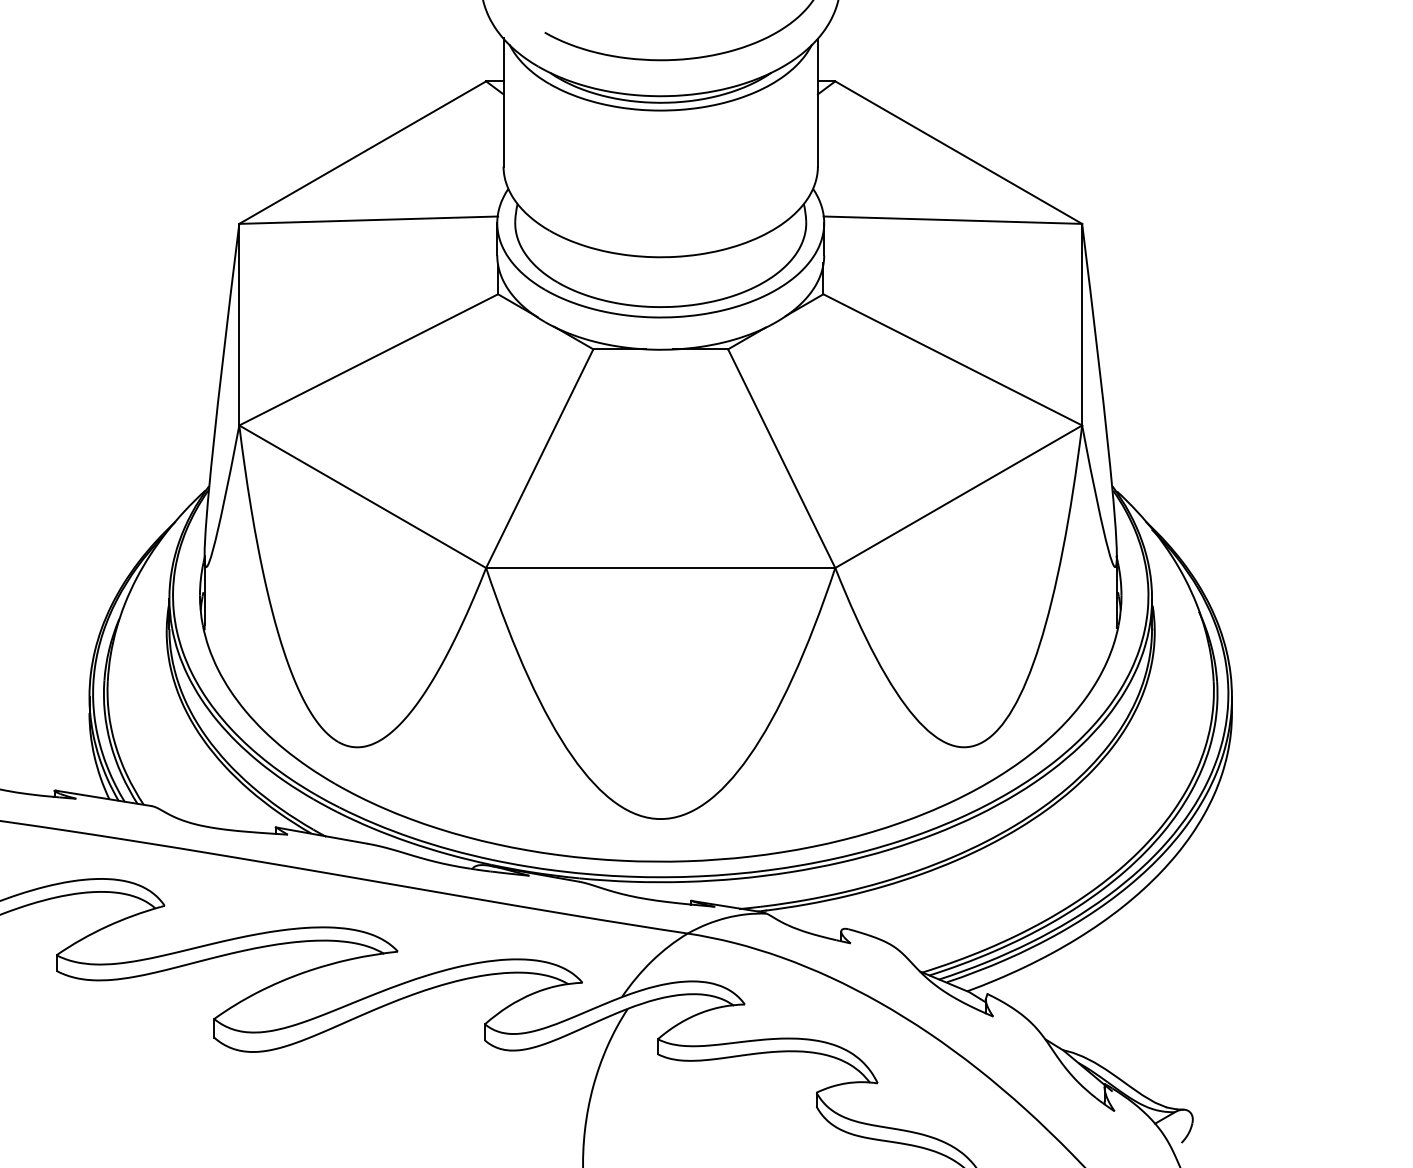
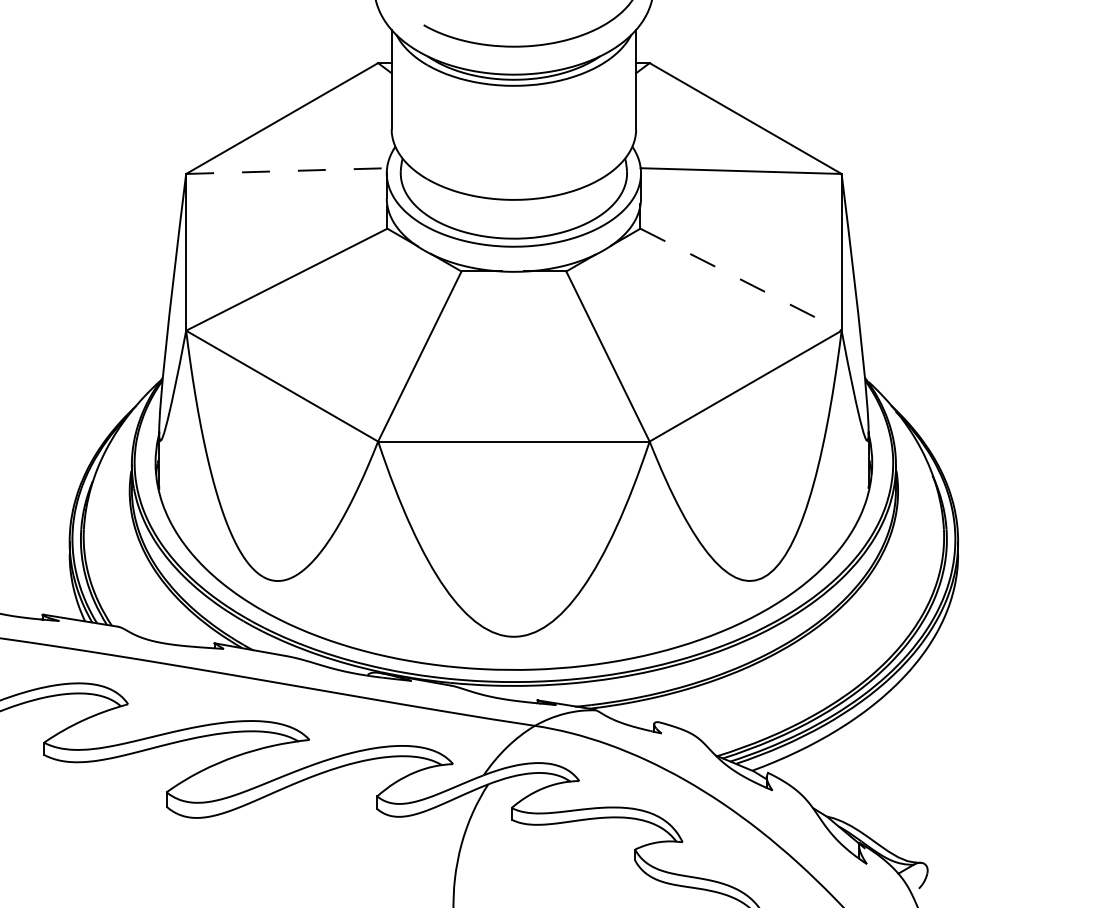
line: (368, 220) -> (286, 171), solid -> dashed
line: (953, 359) -> (741, 279), solid -> dashed

